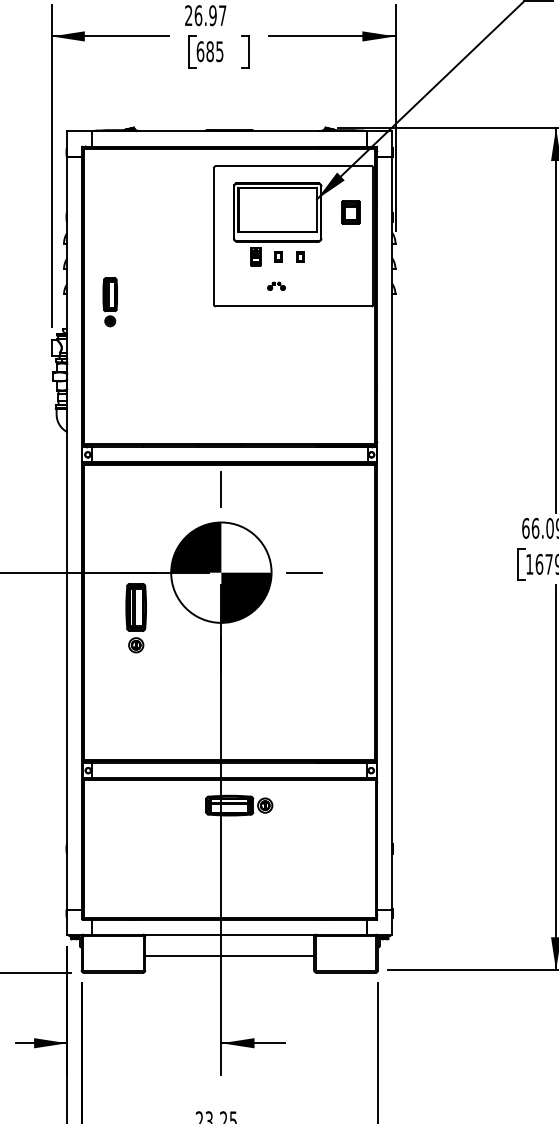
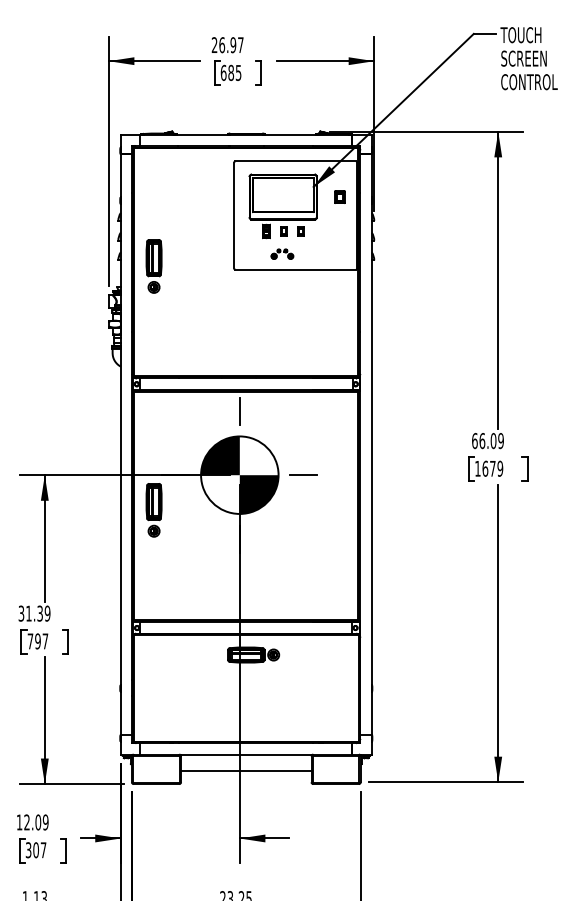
part: (350, 211) -> (339, 196), size x0.71
part: (276, 285) -> (282, 253), size x1.67
part: (109, 302) -> (153, 266), size x1.43
part: (135, 618) -> (153, 510), moved

